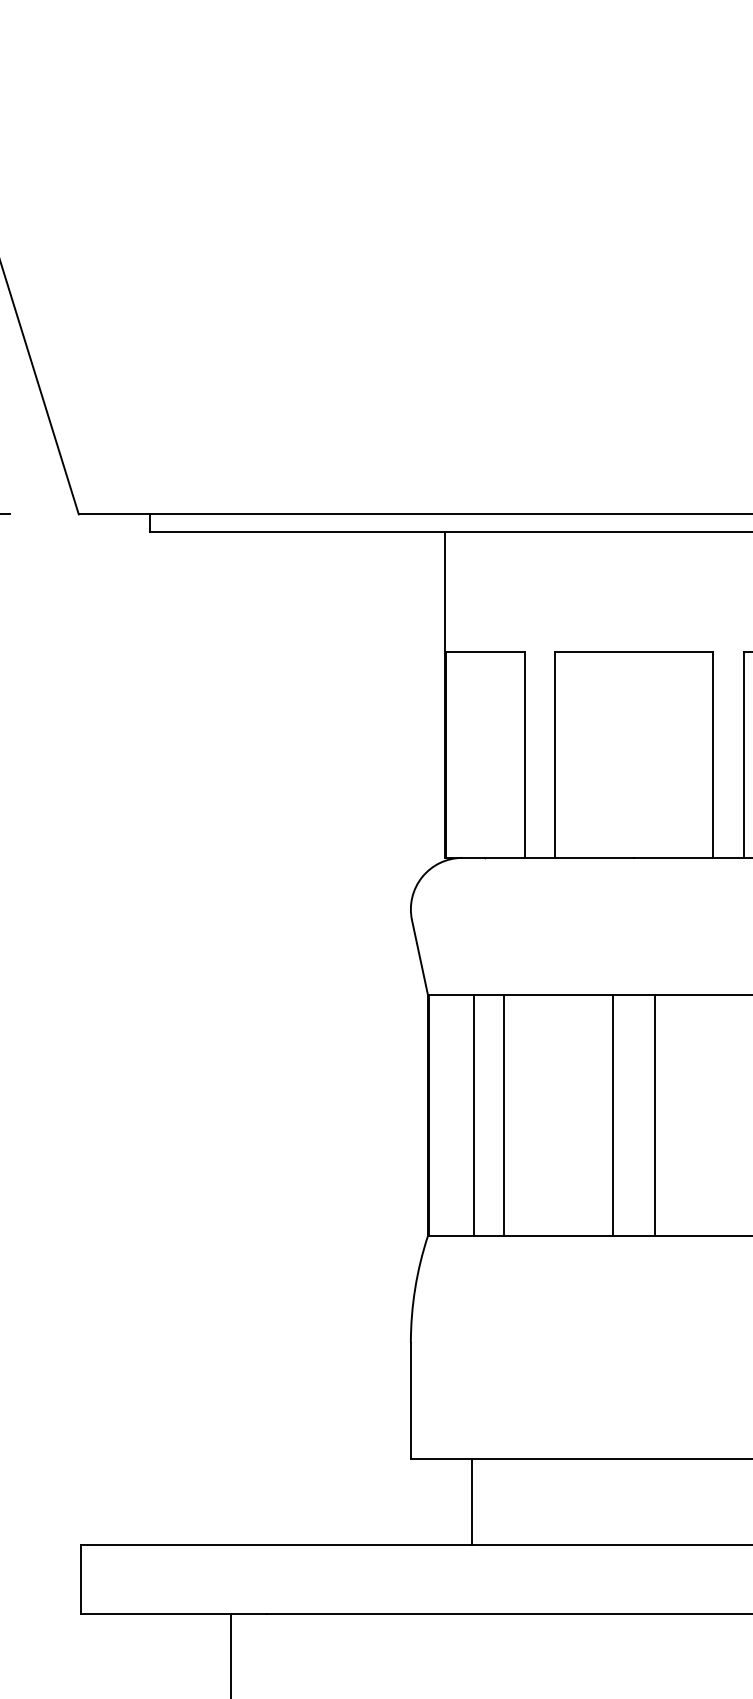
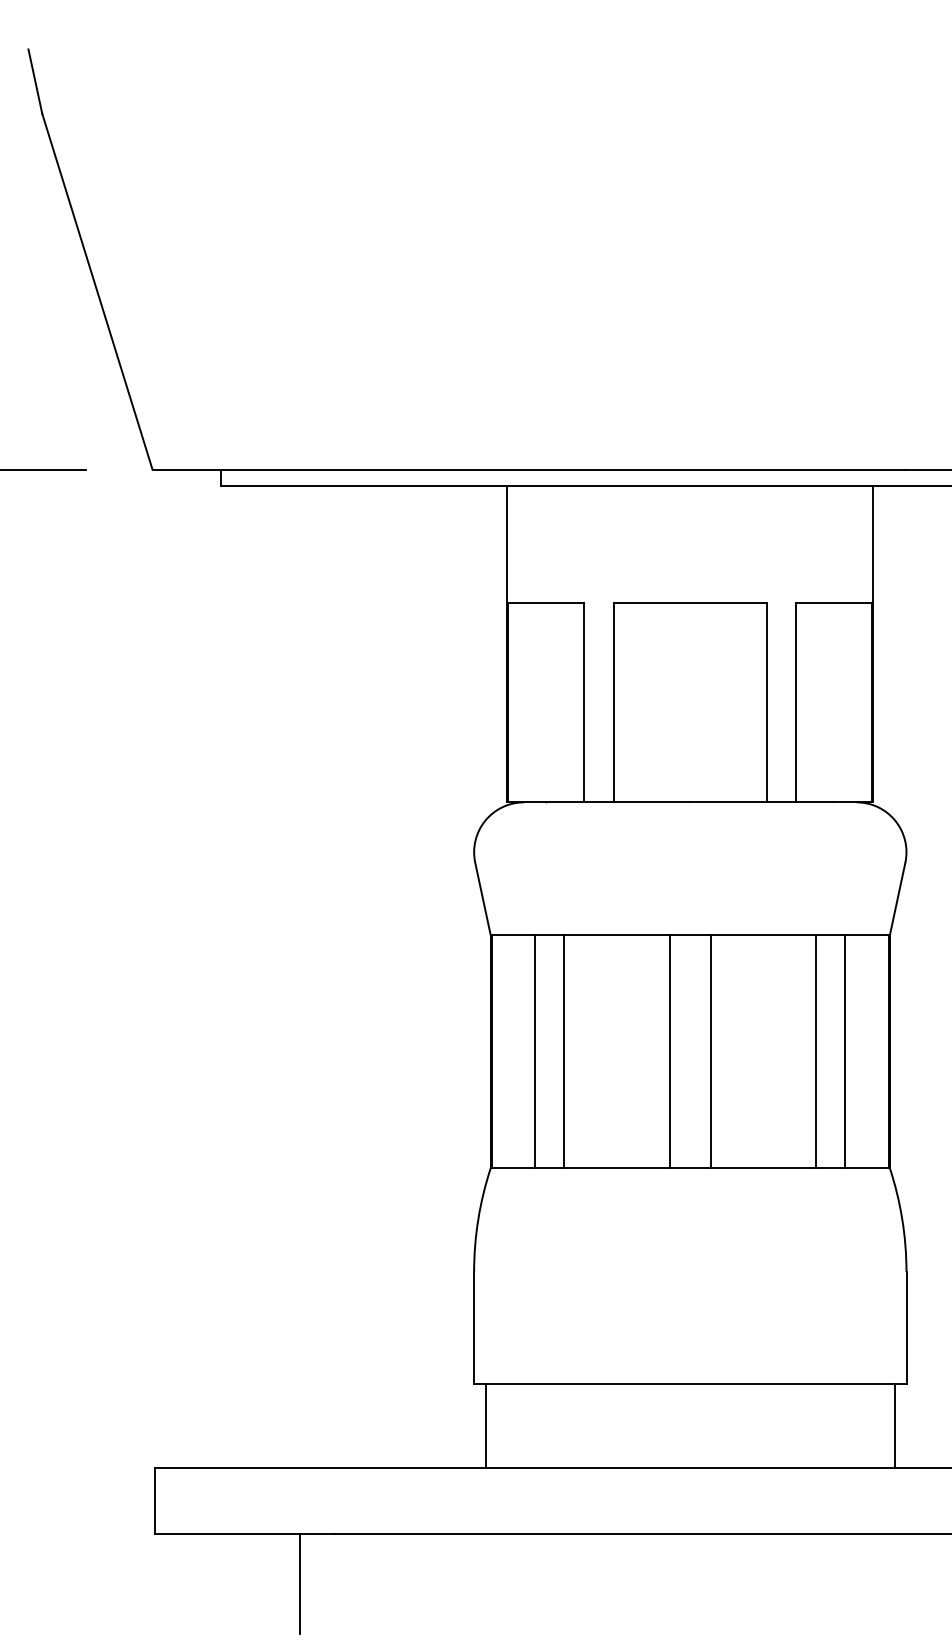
line: (472, 1501) -> (485, 1425), moved

